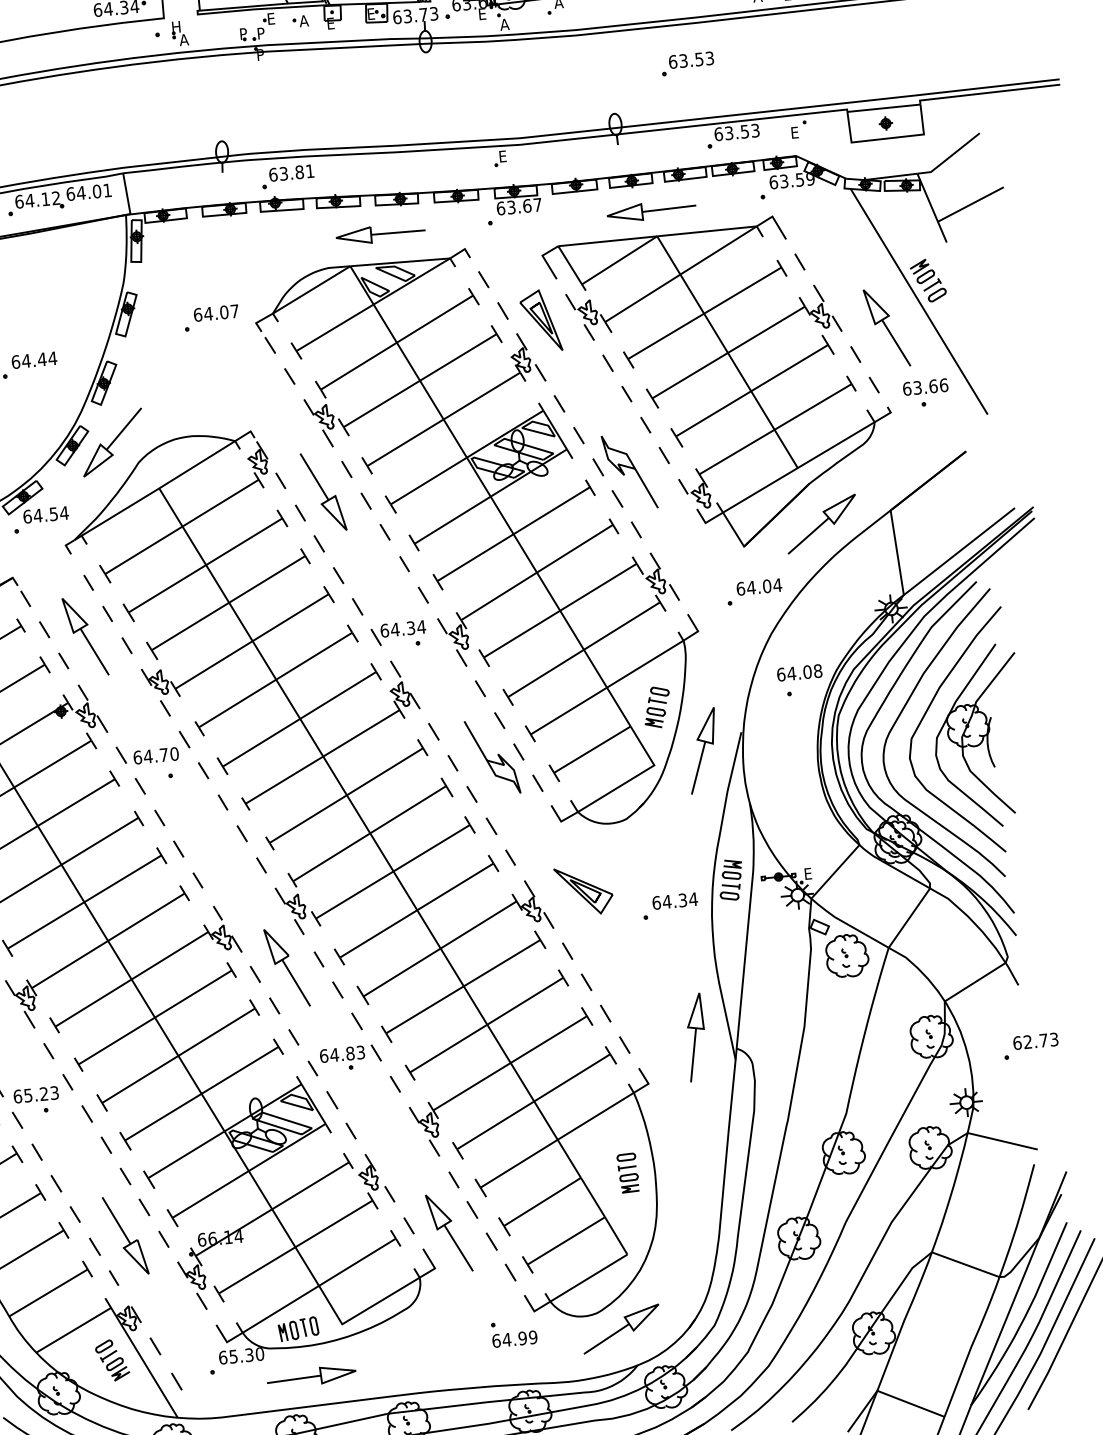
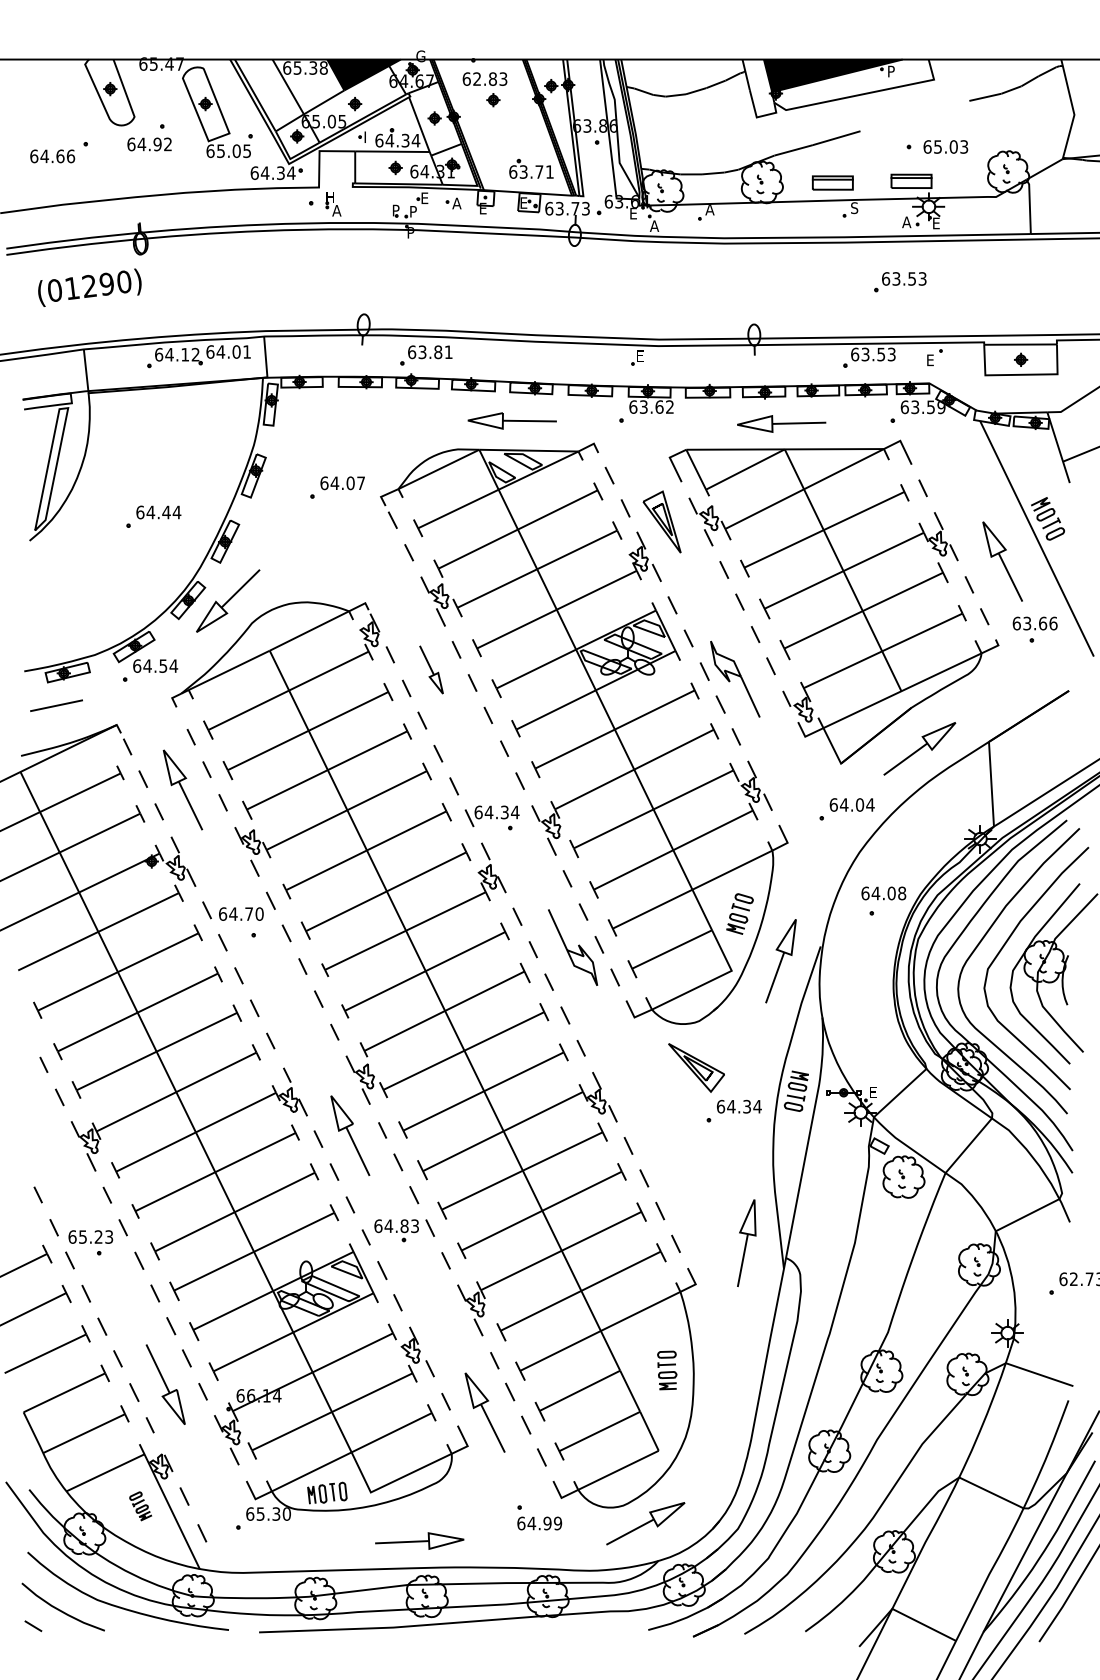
part: (687, 64) -> (900, 282), moved
text: (537, 204) -> (669, 406), 63.67 -> 63.62
part: (323, 491) -> (431, 669), size x0.6
part: (584, 890) -> (696, 1067), moved
part: (112, 1360) -> (140, 1506), size x0.7
part: (311, 1375) -> (419, 1540), moved

